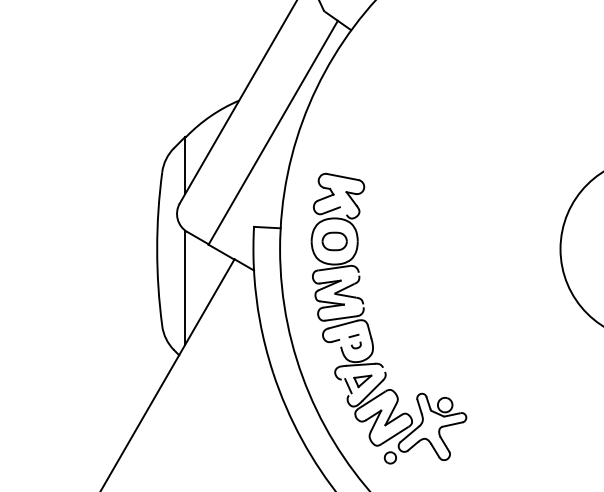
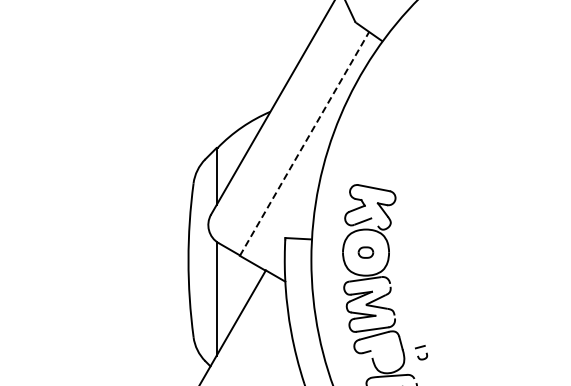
line: (273, 132) -> (304, 143), solid -> dashed
part: (334, 241) -> (365, 252), size x0.6
part: (354, 341) -> (420, 352), moved

